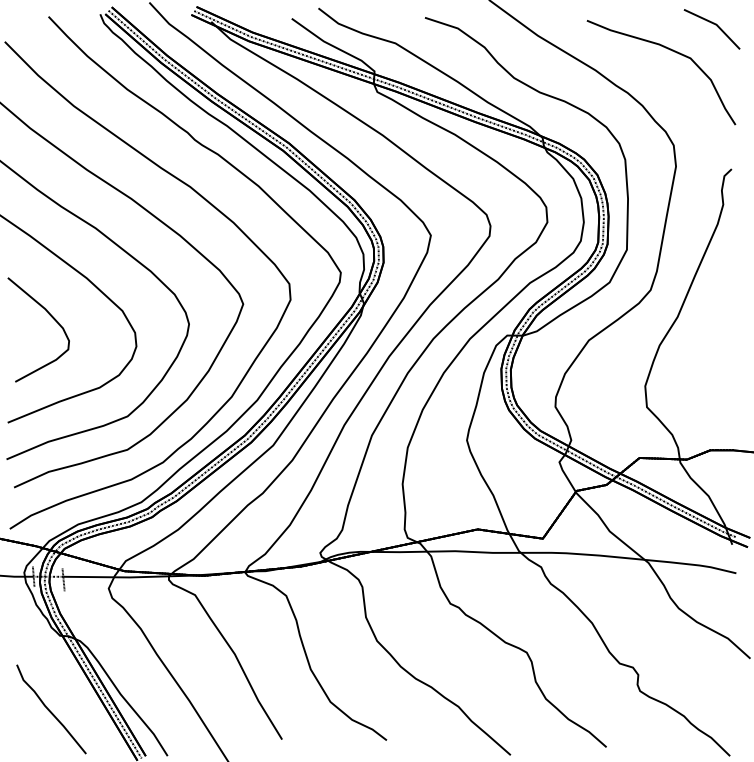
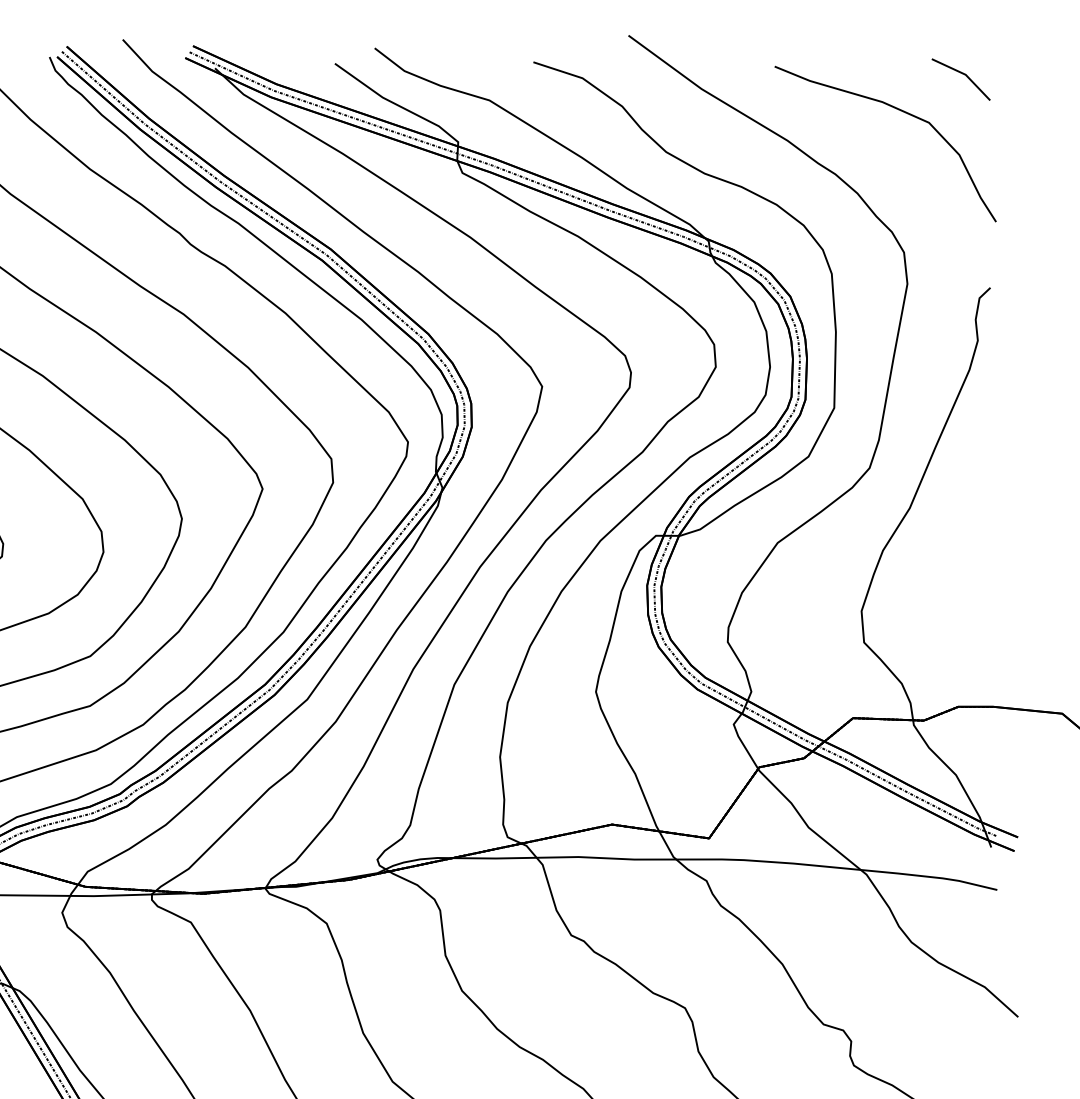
part: (711, 29) -> (960, 79), size x0.7

